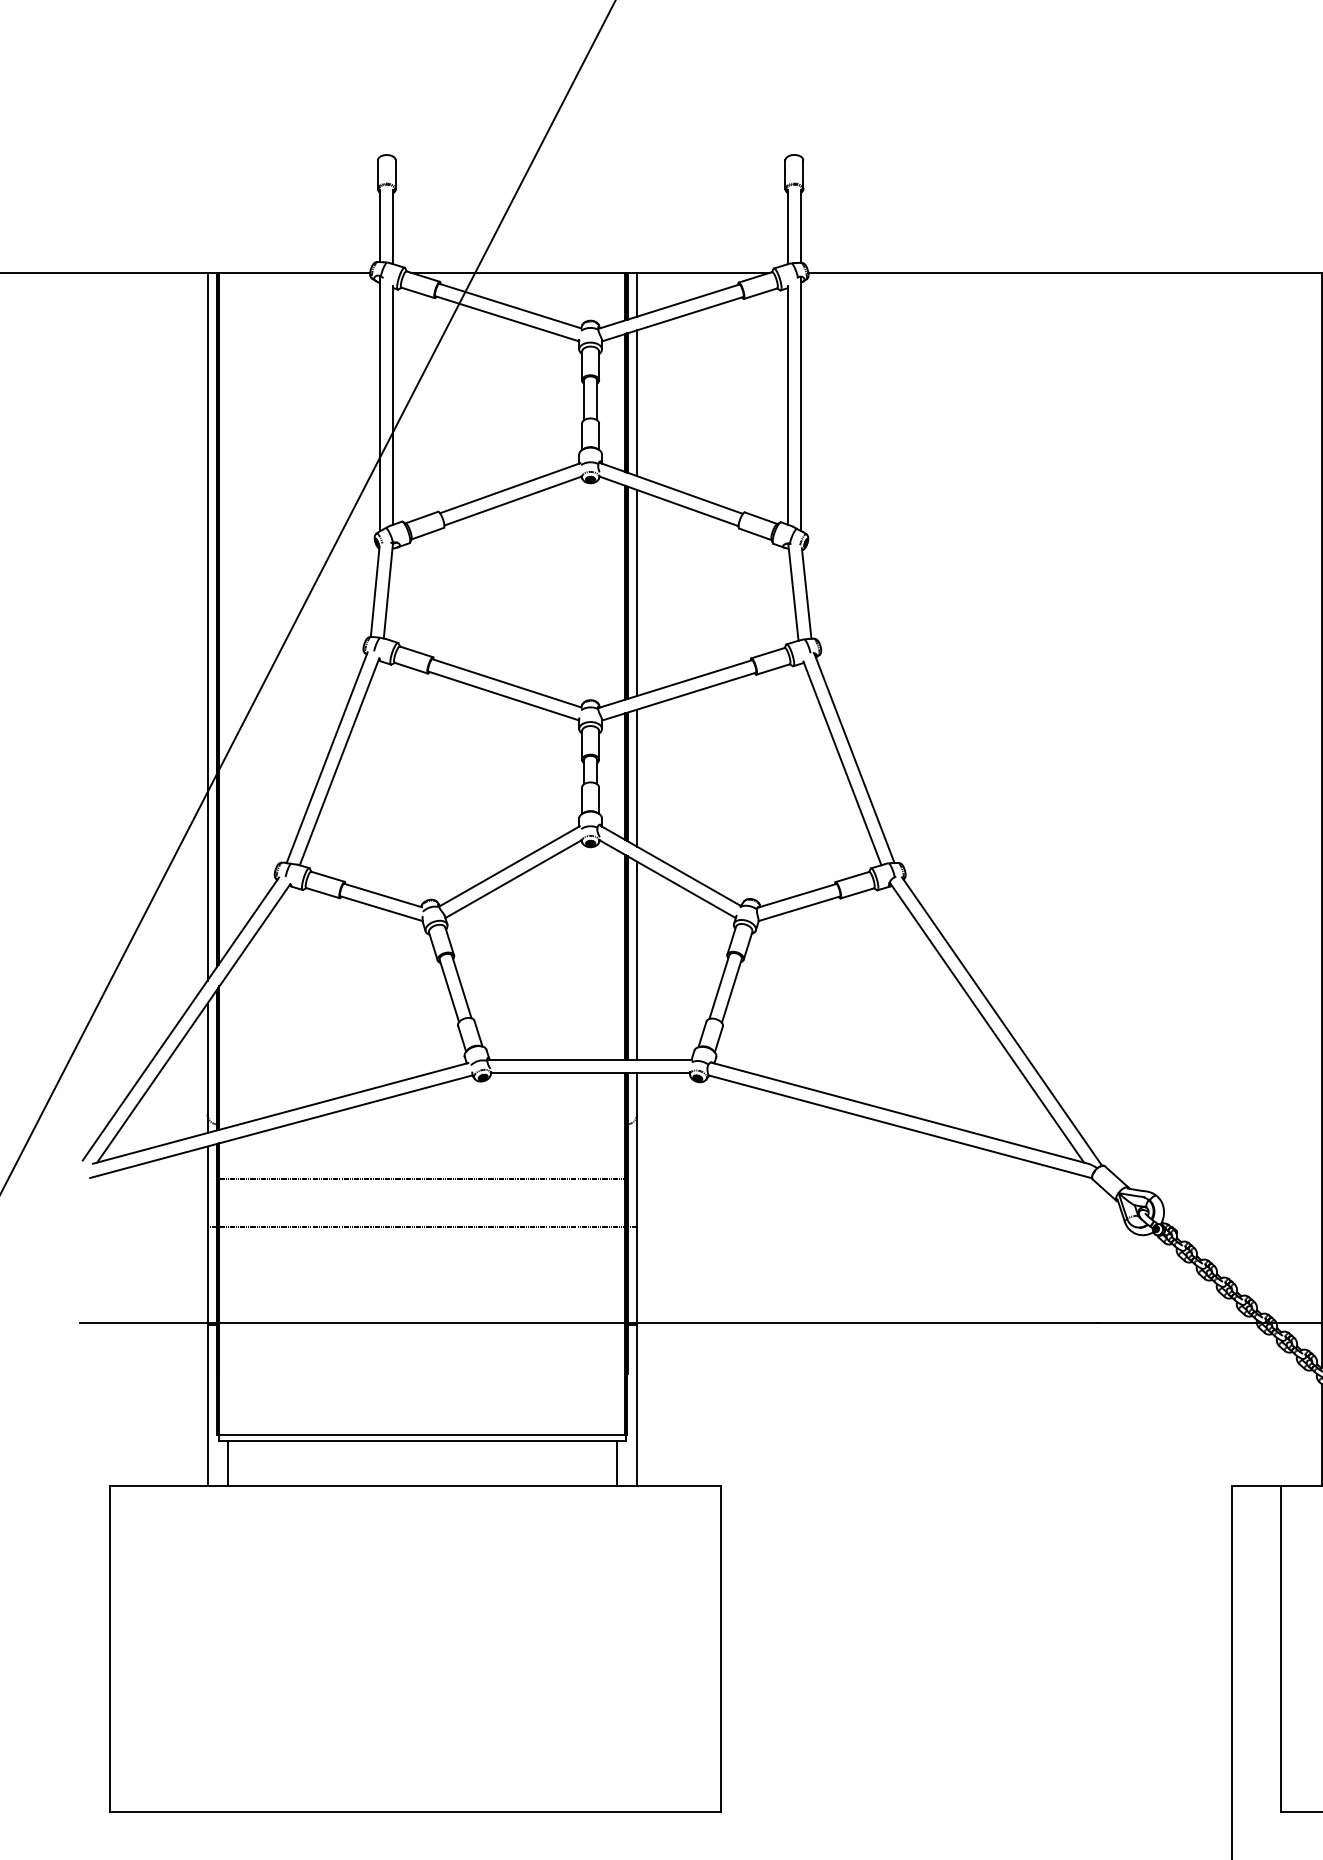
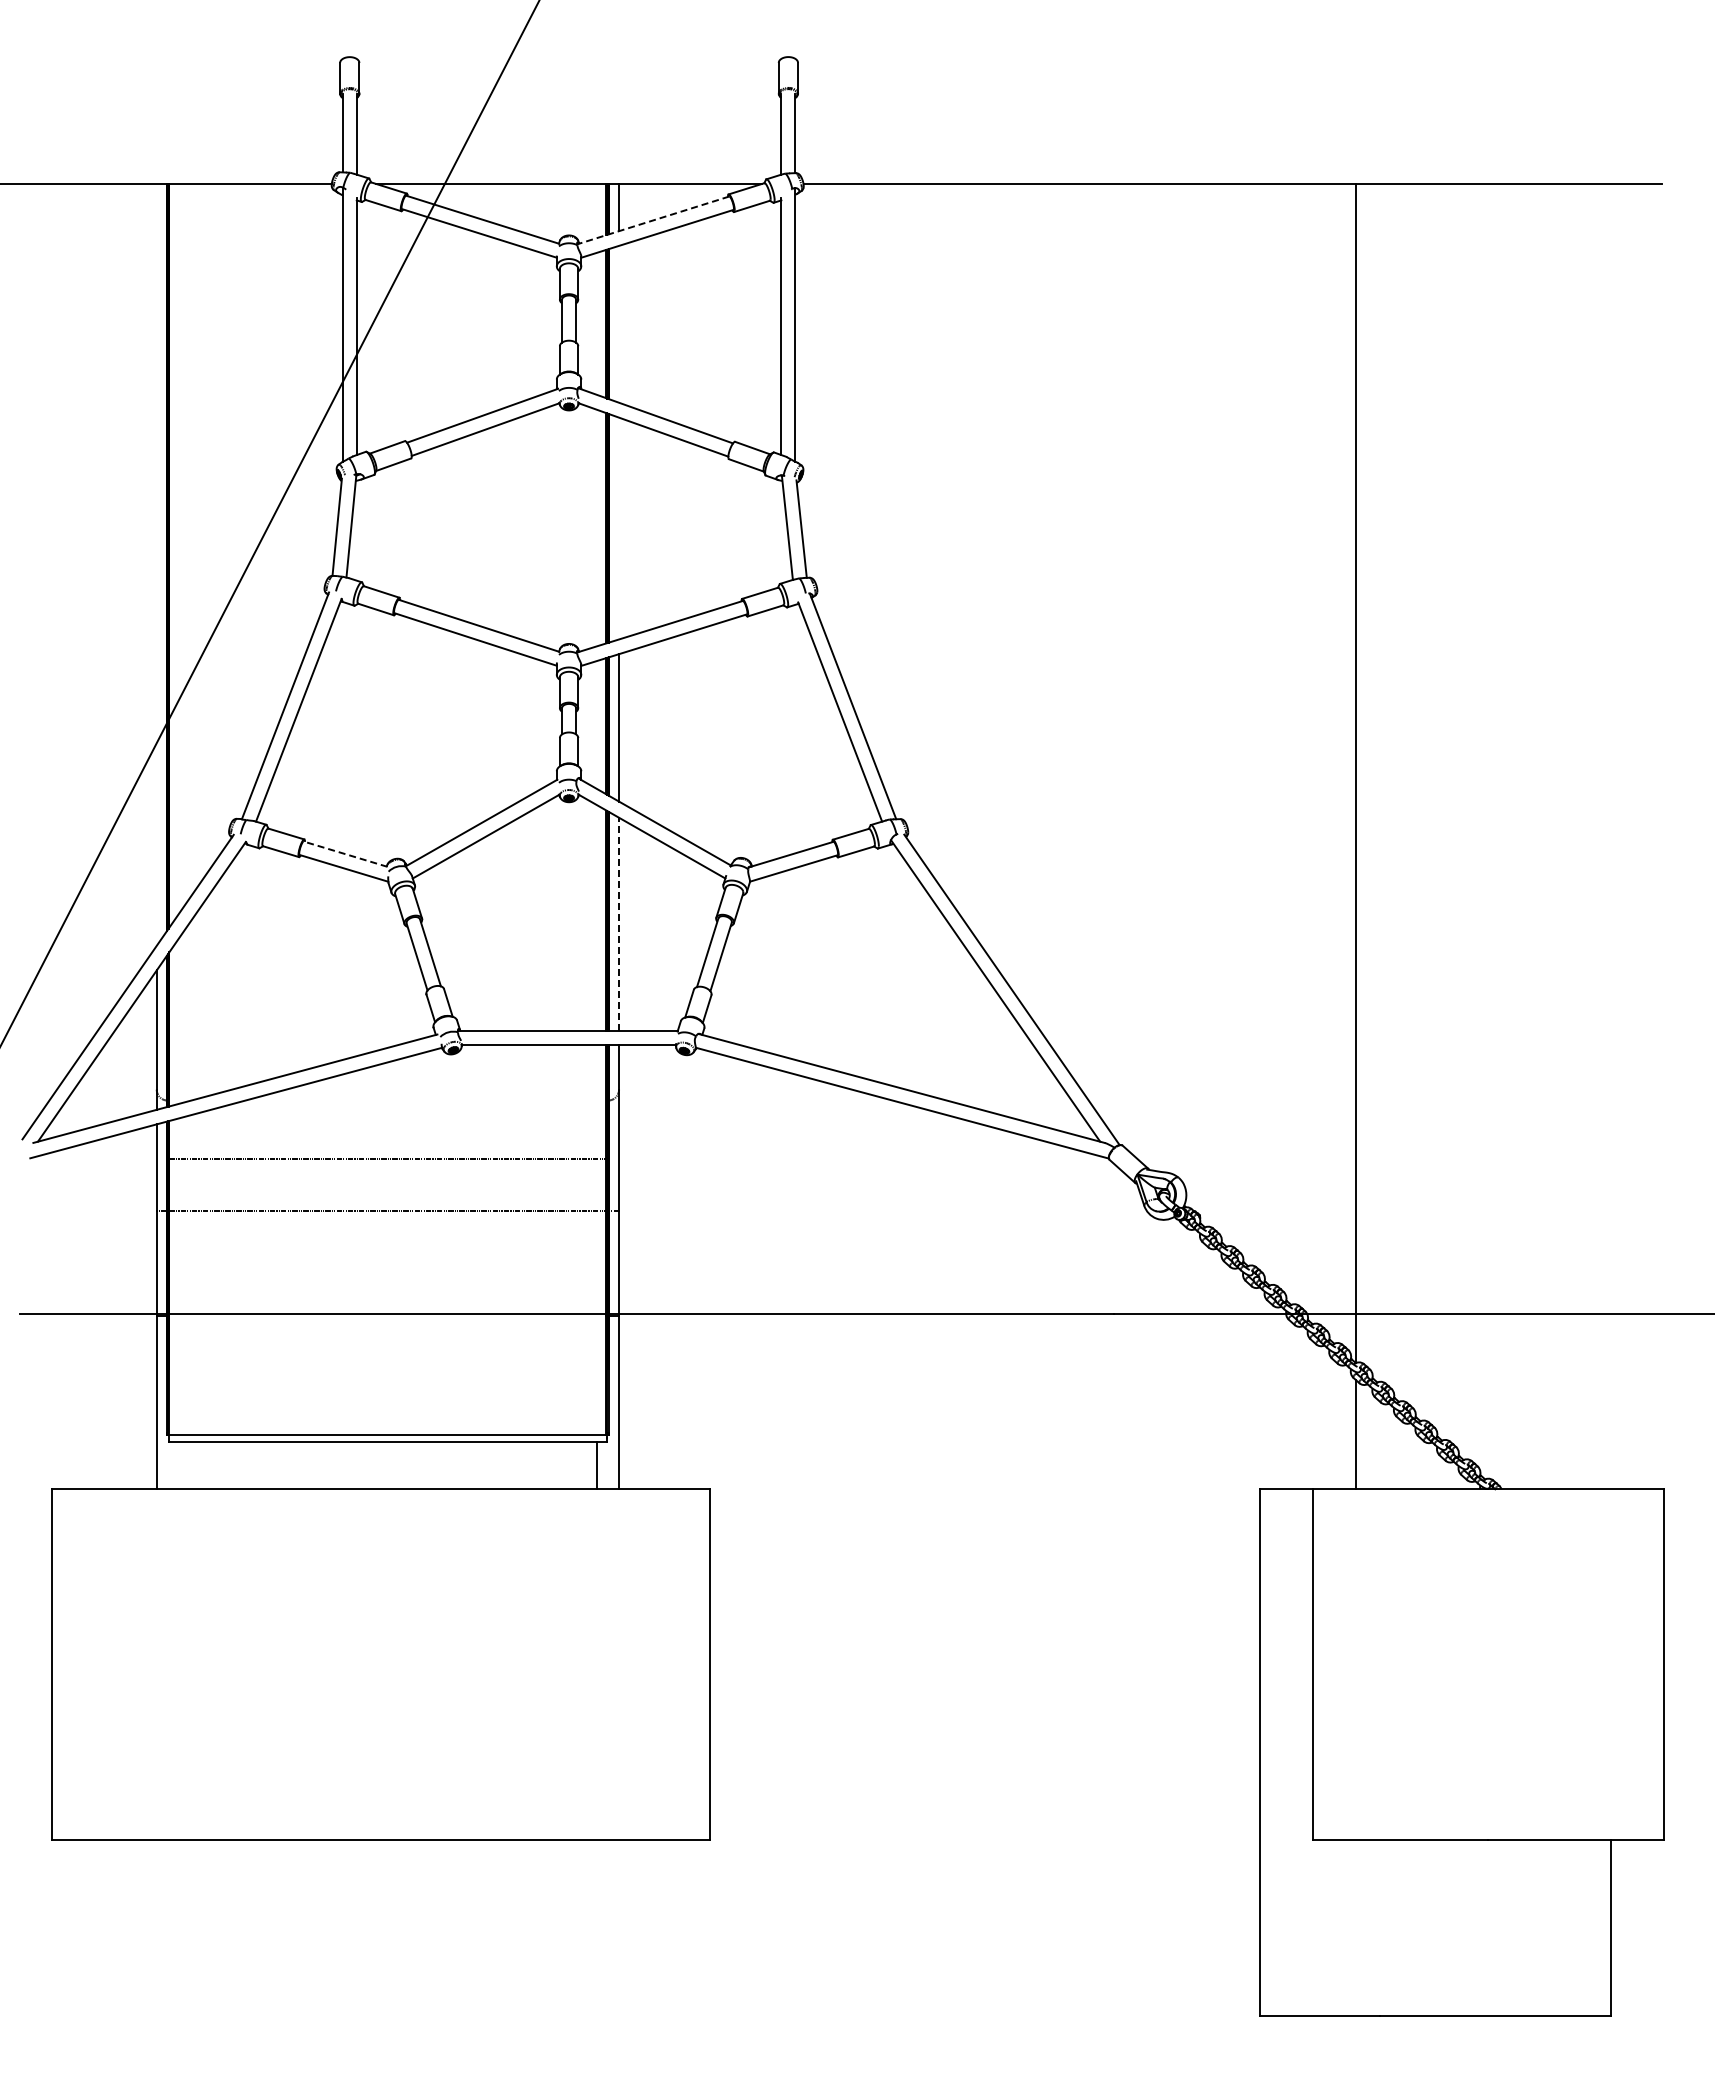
line: (669, 306) -> (653, 220), solid -> dashed
line: (637, 402) -> (619, 323), removed
line: (637, 592) -> (619, 528), removed
line: (207, 626) -> (156, 564), removed
line: (382, 895) -> (345, 854), solid -> dashed
line: (637, 960) -> (619, 924), solid -> dashed
line: (227, 1463) -> (178, 1465), removed

